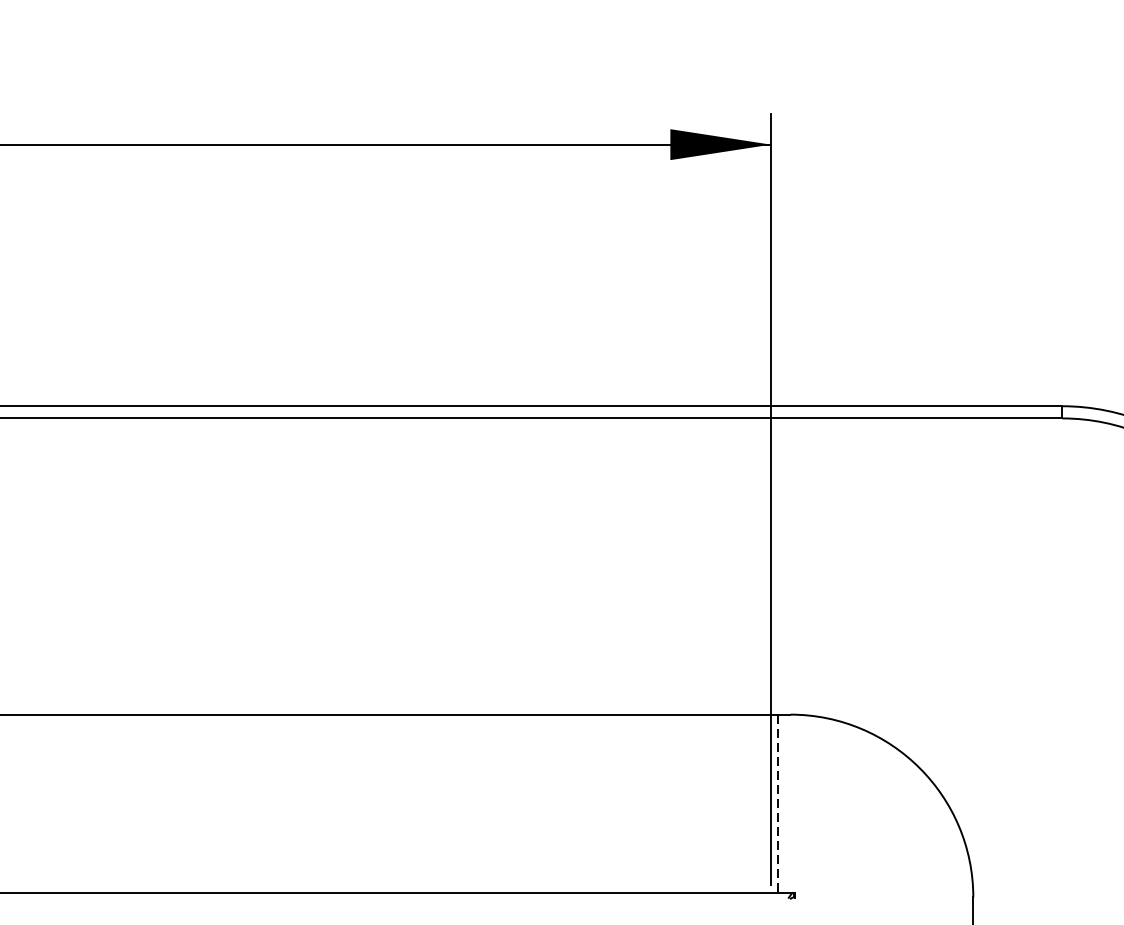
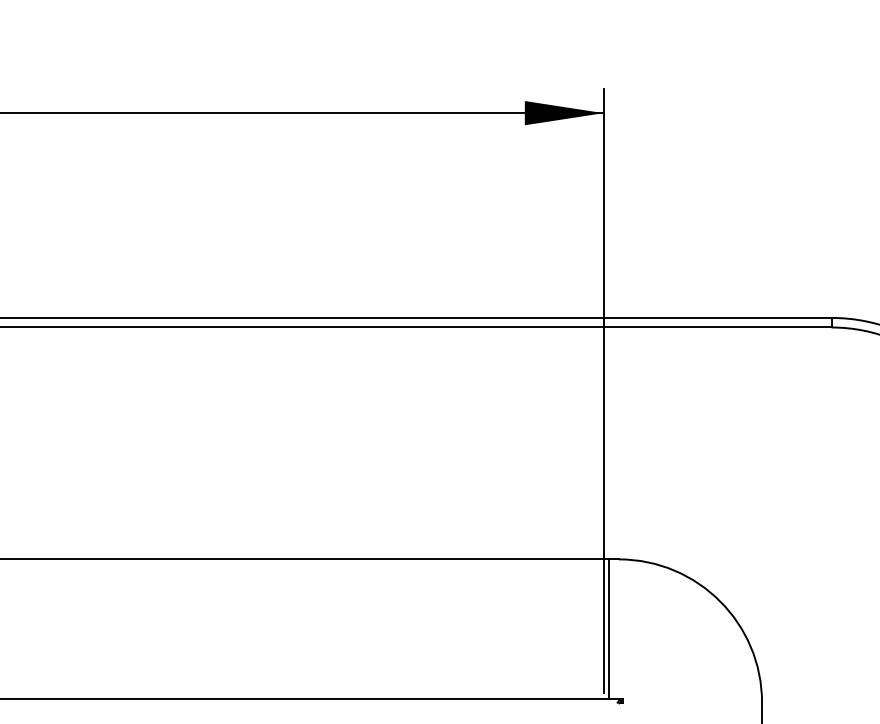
line: (778, 804) -> (609, 629), dashed -> solid

